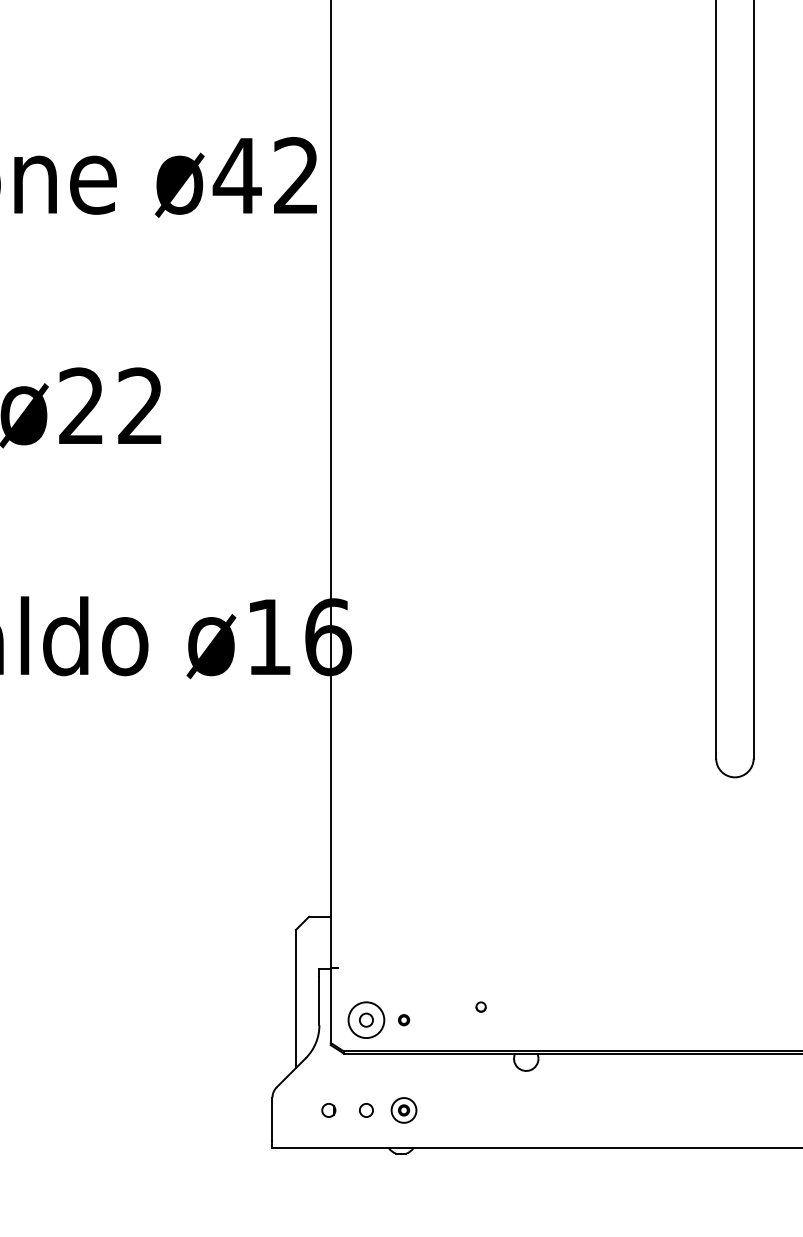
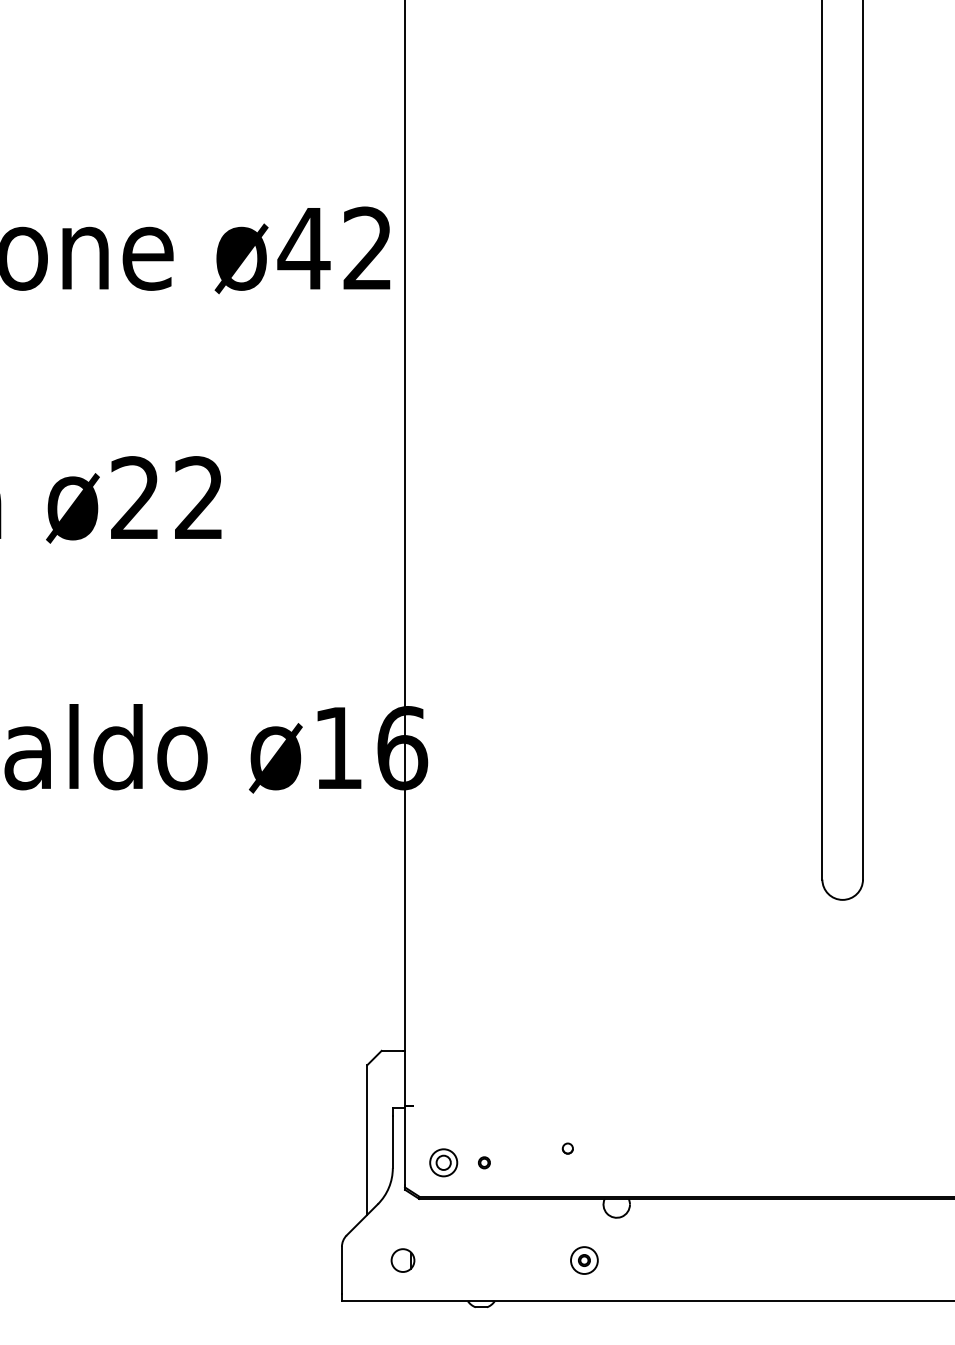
circle: (366, 1019) -> (443, 1162), size x0.7
circle: (328, 1110) -> (402, 1260), size x1.6
circle: (366, 1110) -> (443, 1260), removed
part: (404, 1110) -> (584, 1260), moved

